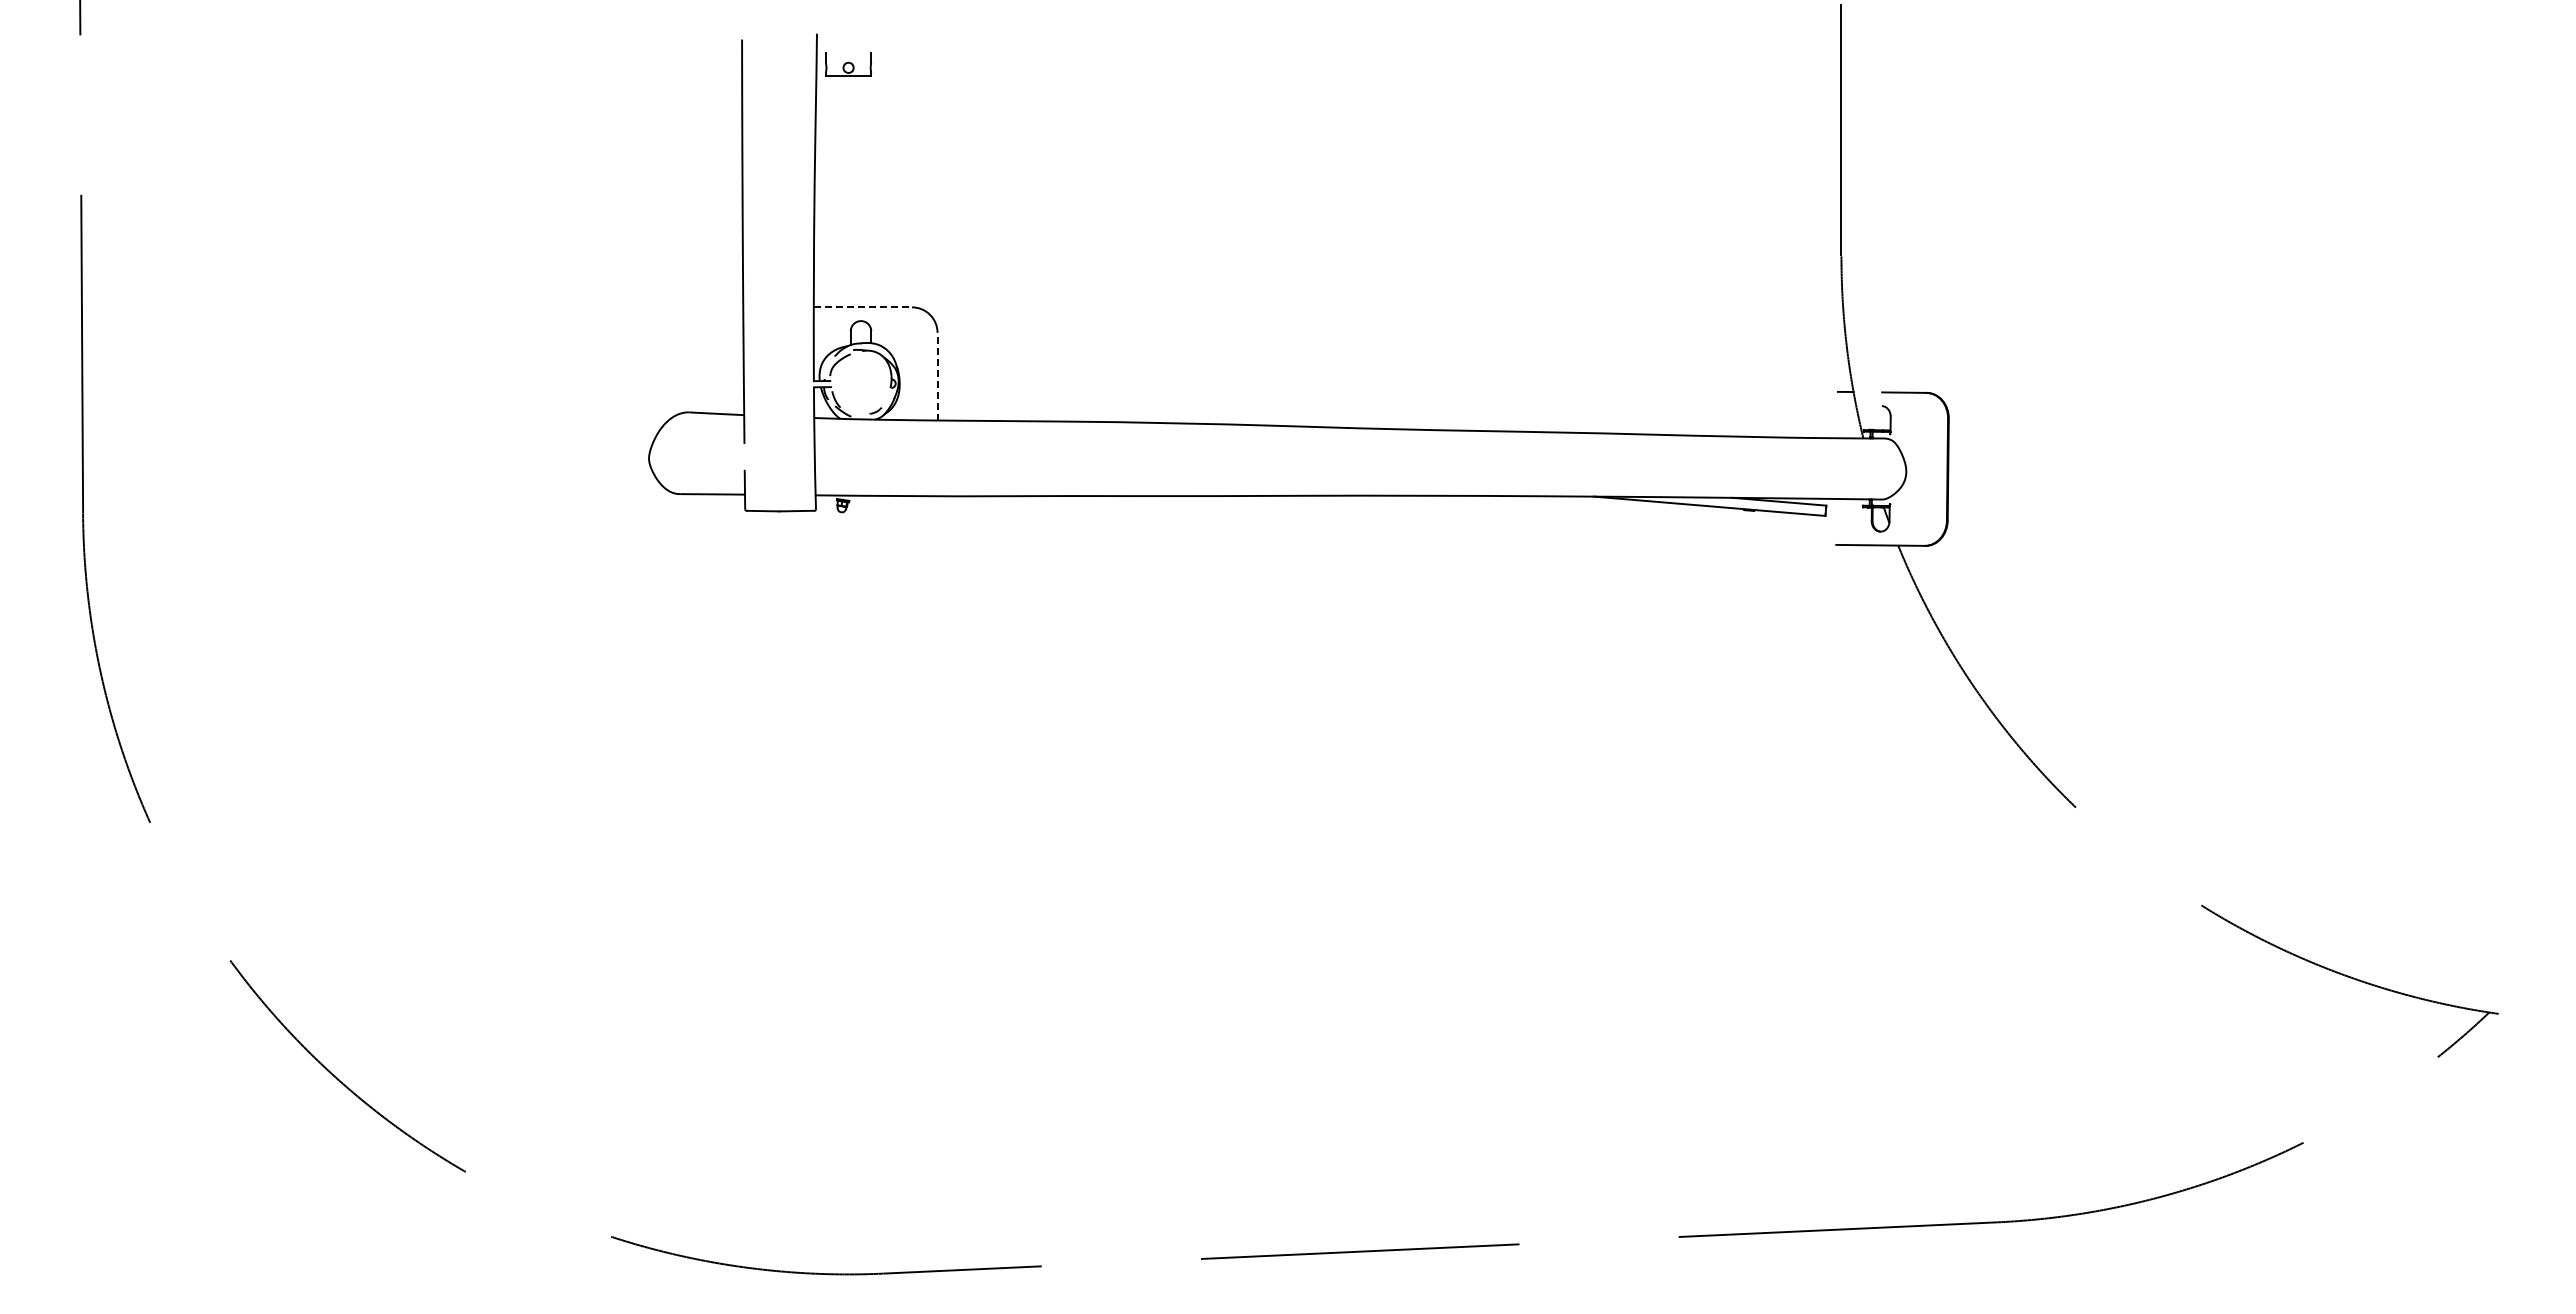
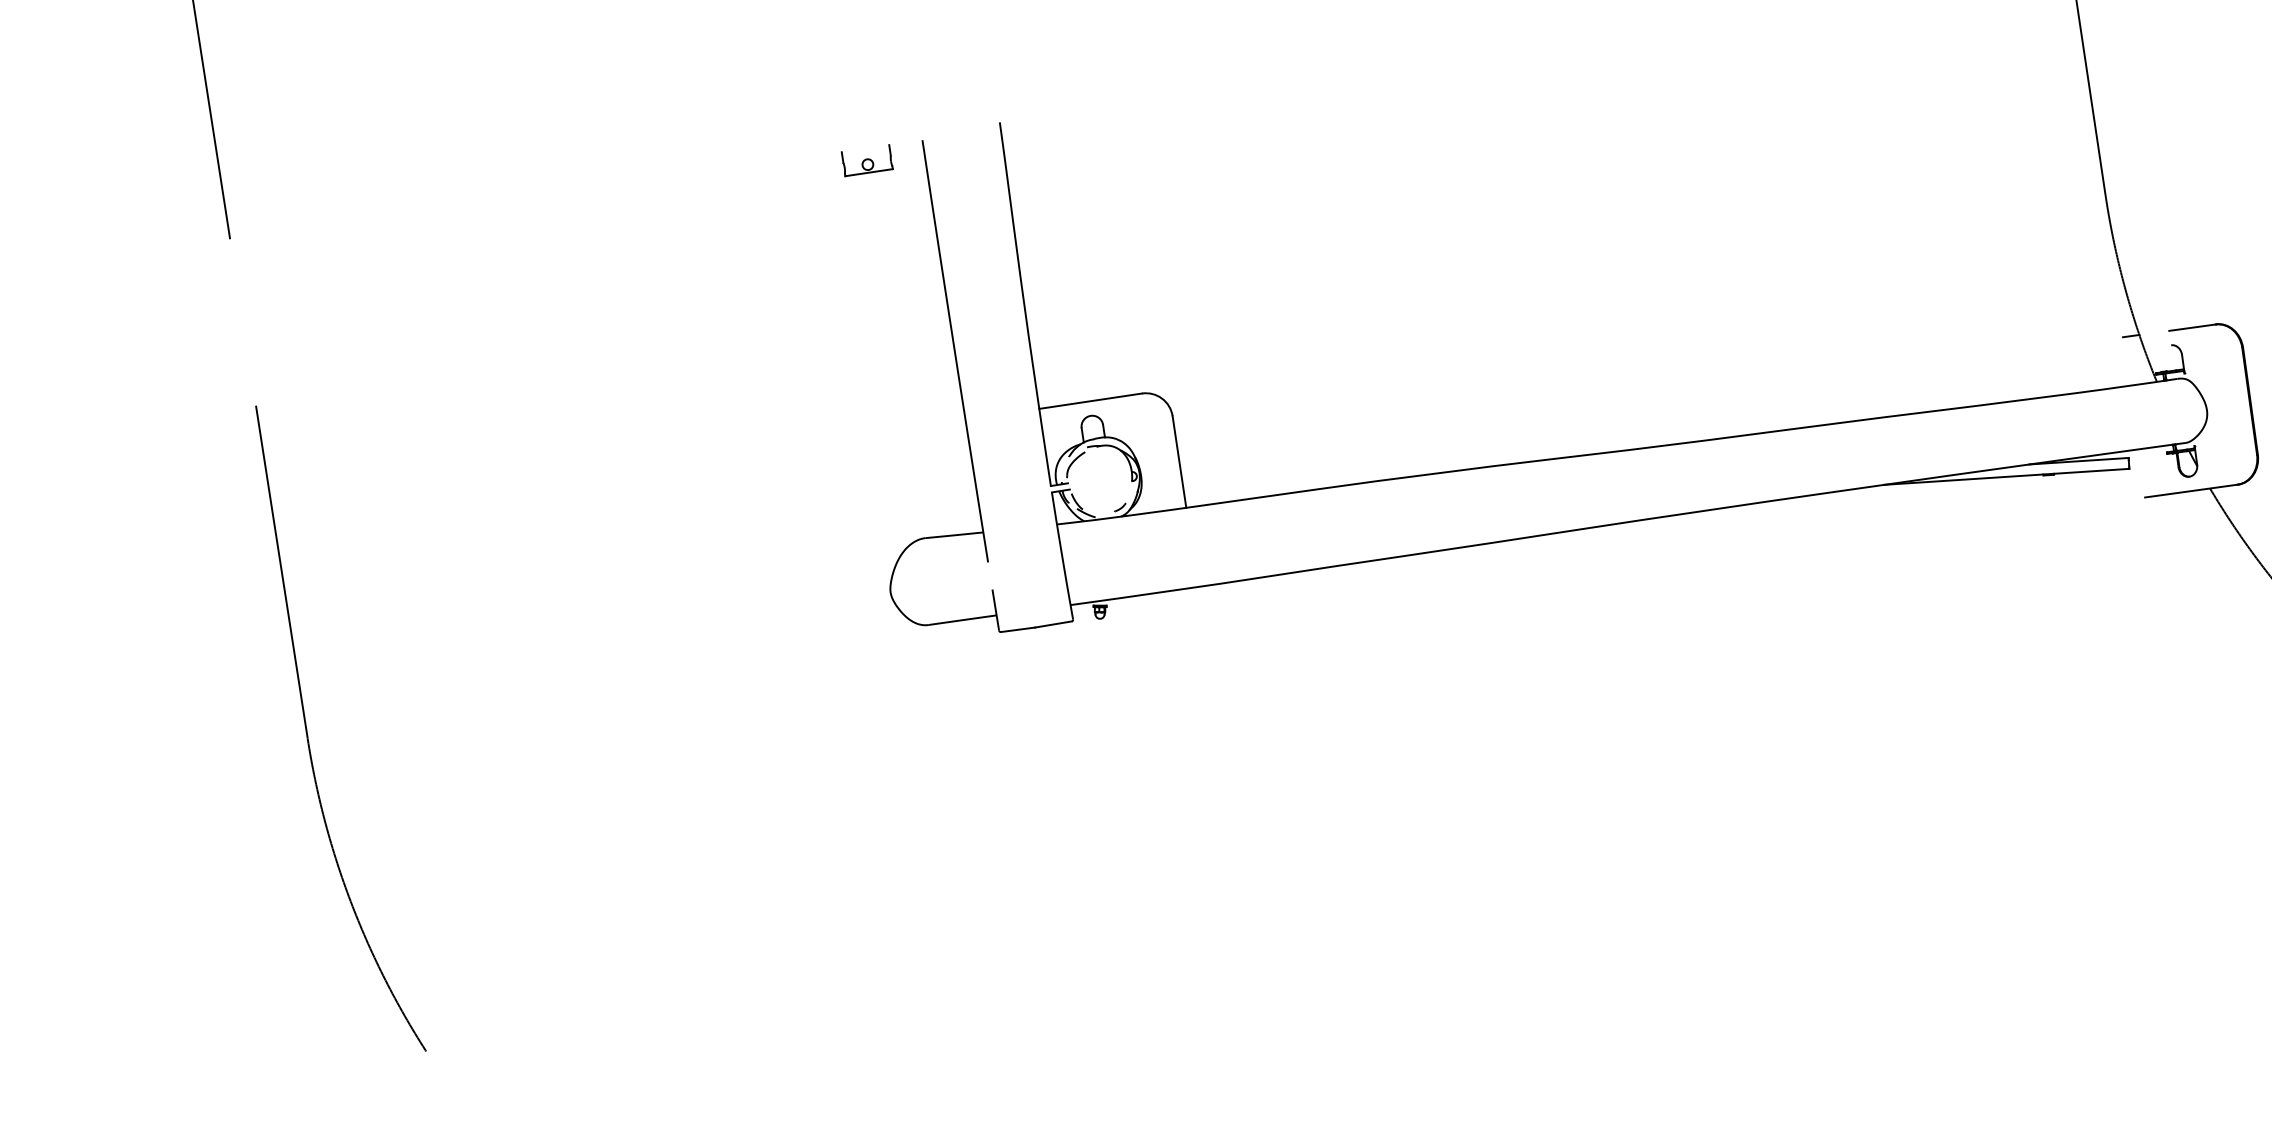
part: (848, 64) -> (867, 161), moved
line: (863, 307) -> (1091, 401), dashed -> solid
line: (937, 376) -> (1179, 461), dashed -> solid

